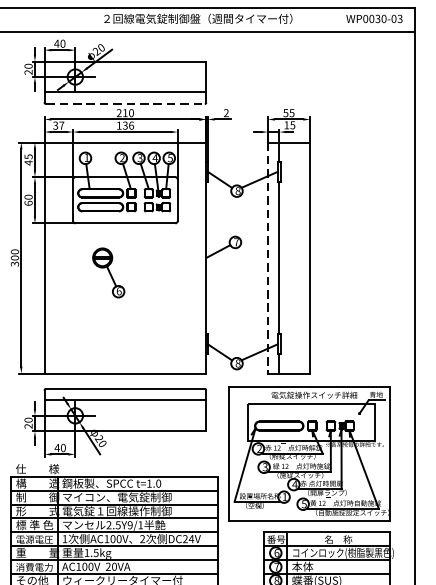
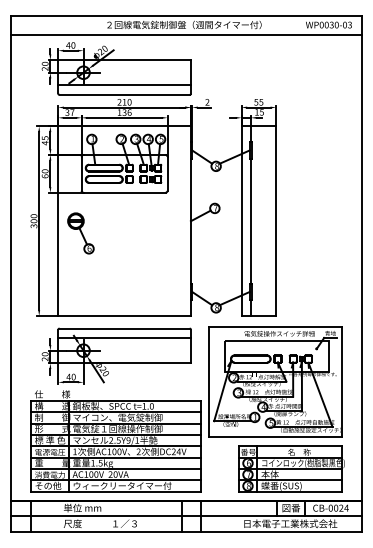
line: (126, 103) -> (125, 94), dashed -> solid
line: (267, 258) -> (241, 221), dashed -> solid
part: (108, 272) -> (80, 233), moved

